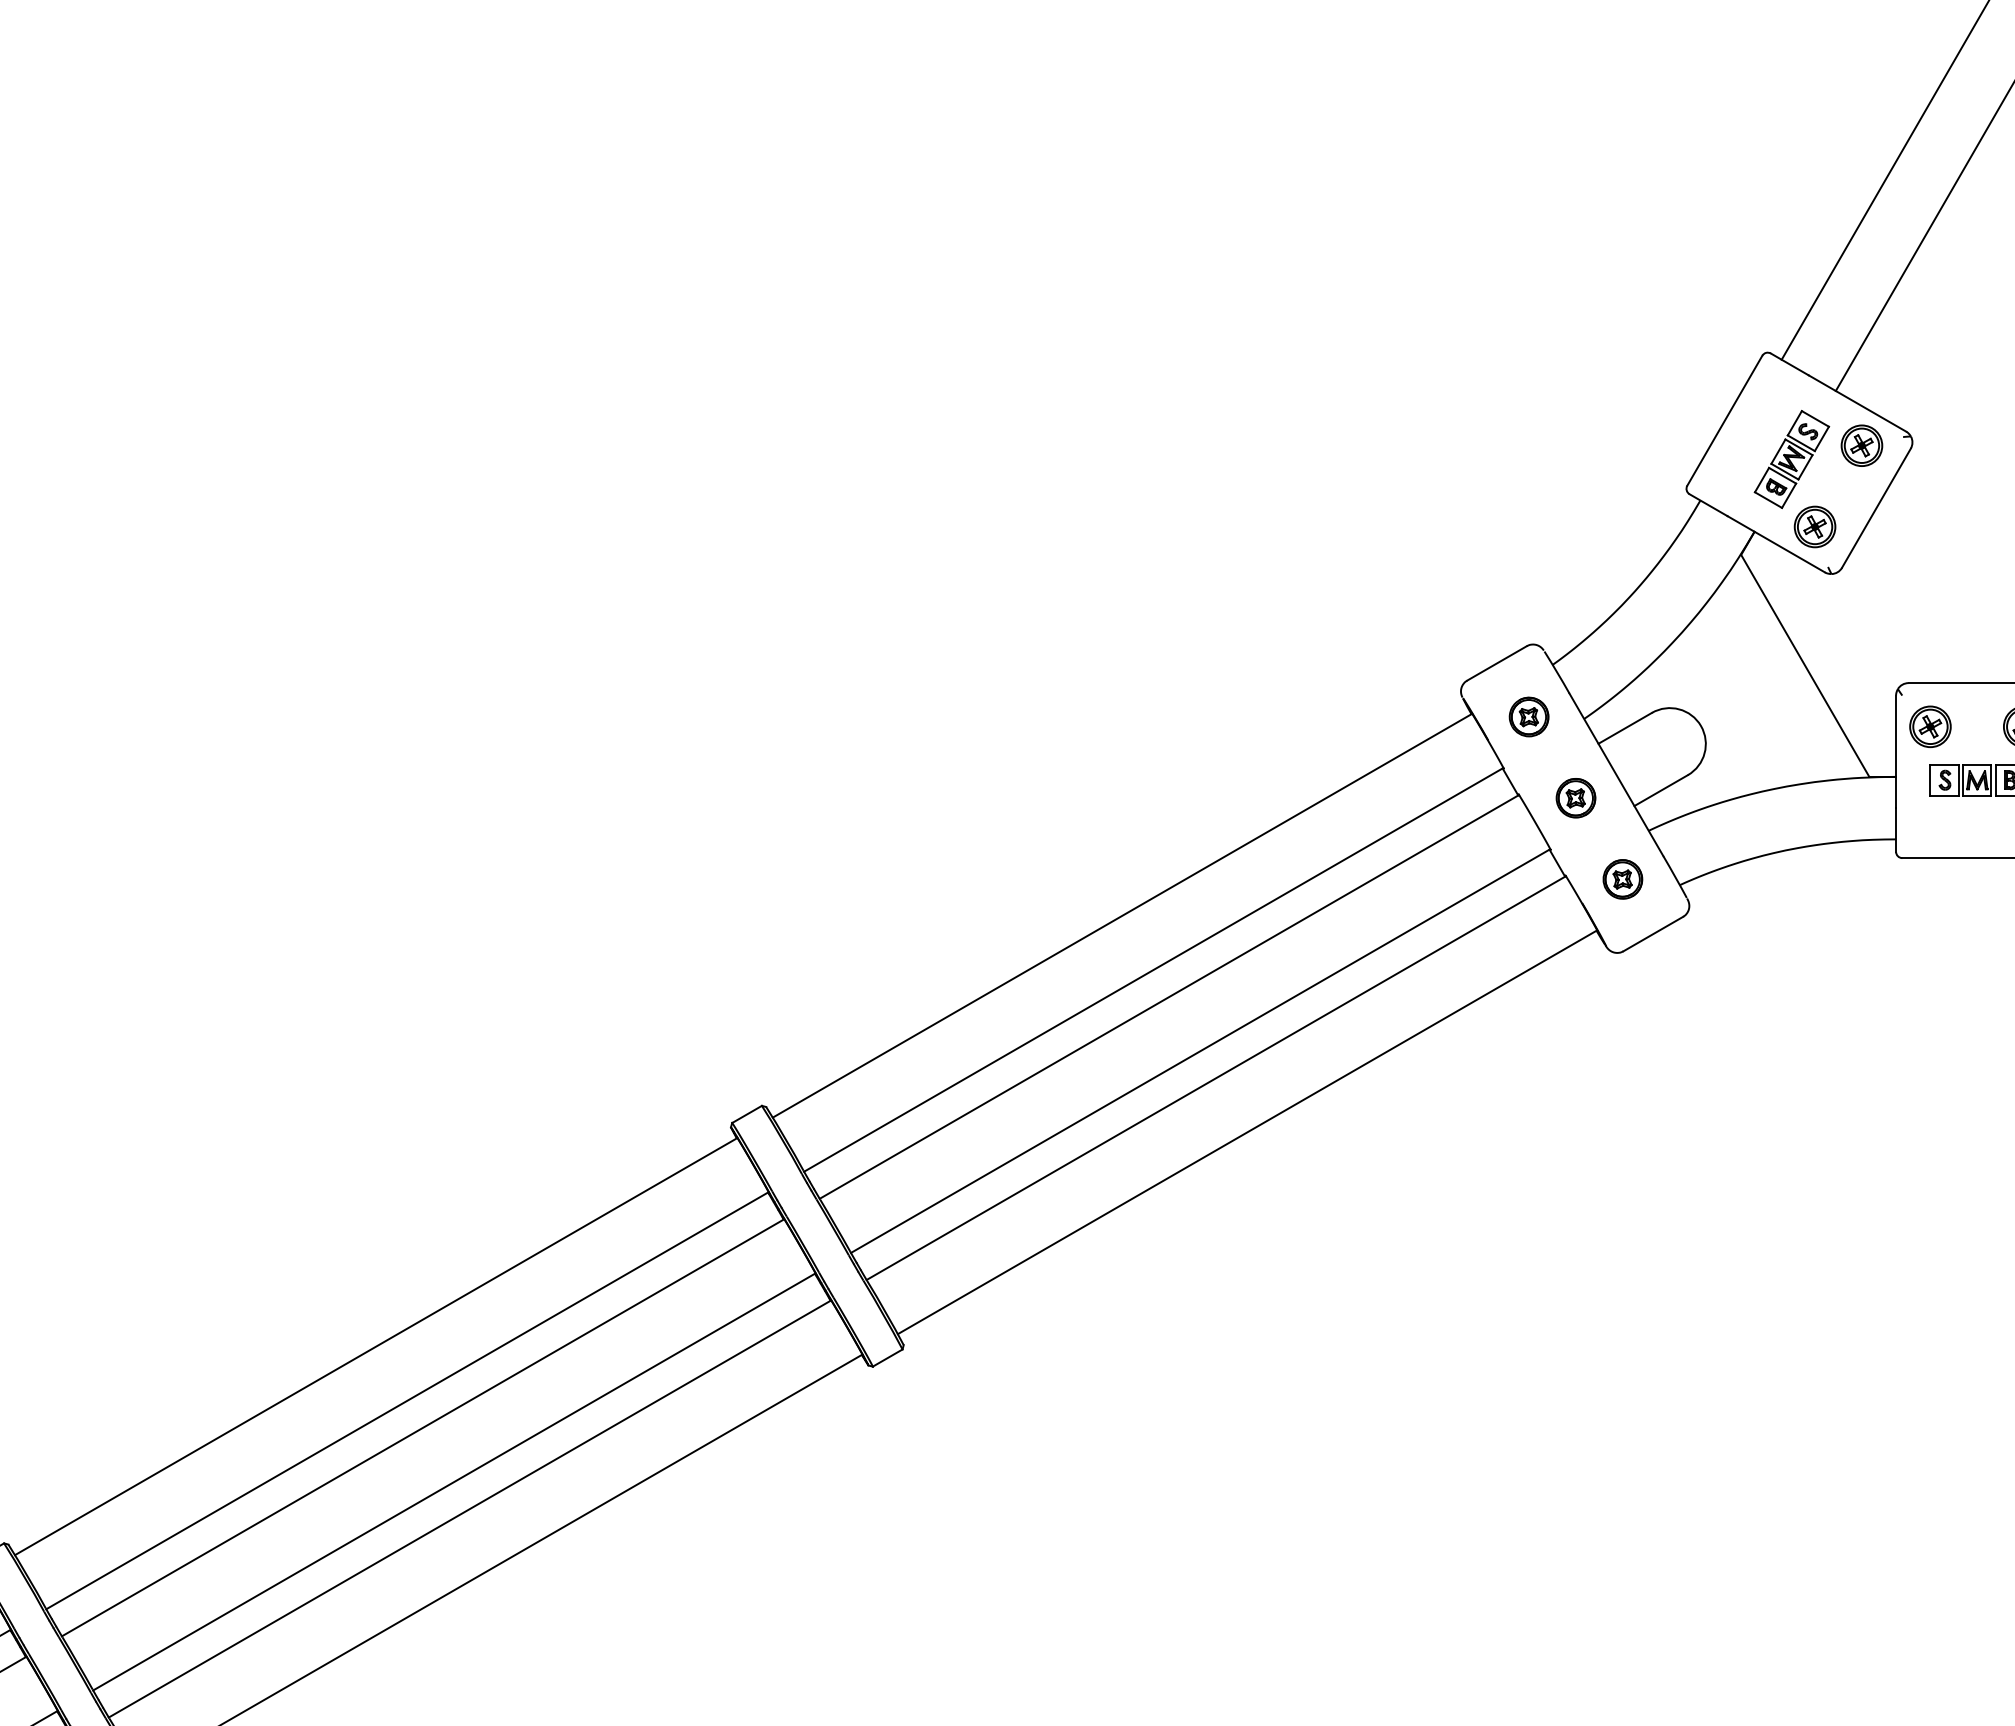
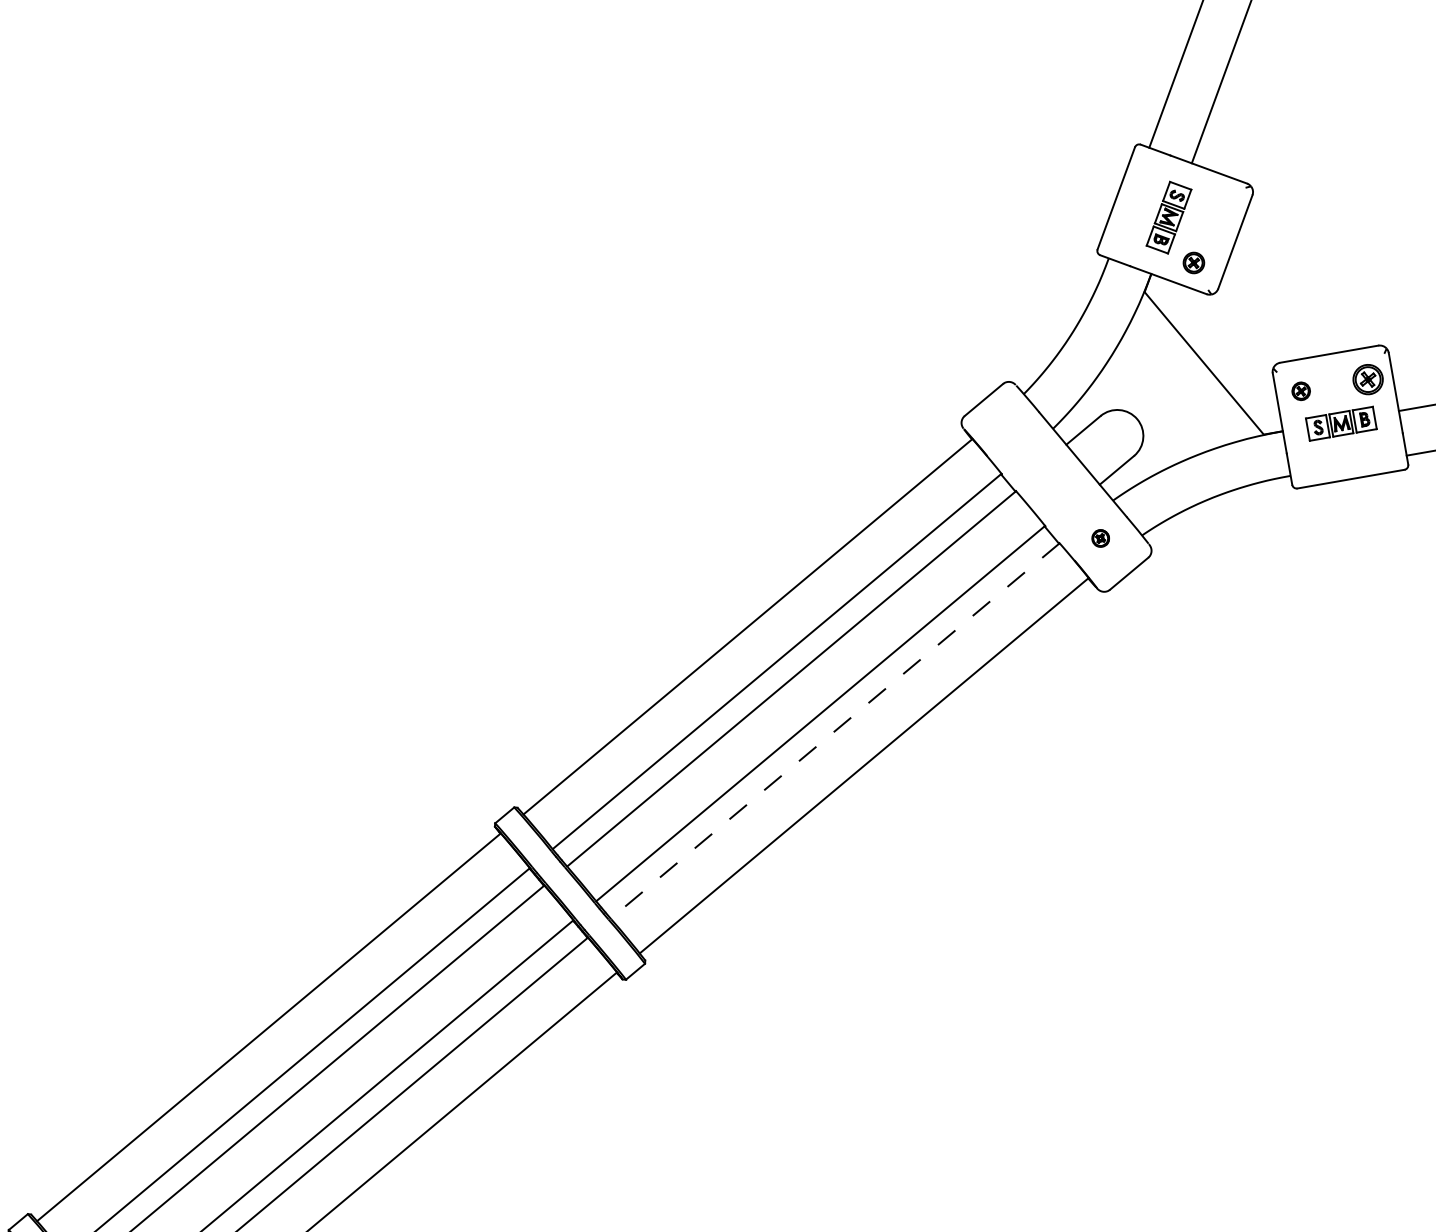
part: (1861, 445) -> (1216, 199), removed
part: (1814, 526) -> (1193, 262), size x0.7
part: (1528, 716) -> (1012, 433), removed
part: (1930, 726) -> (1301, 391), size x0.6
part: (1575, 798) -> (1056, 486), removed
part: (1622, 879) -> (1100, 538), size x0.6
line: (1216, 1078) -> (835, 731), solid -> dashed

